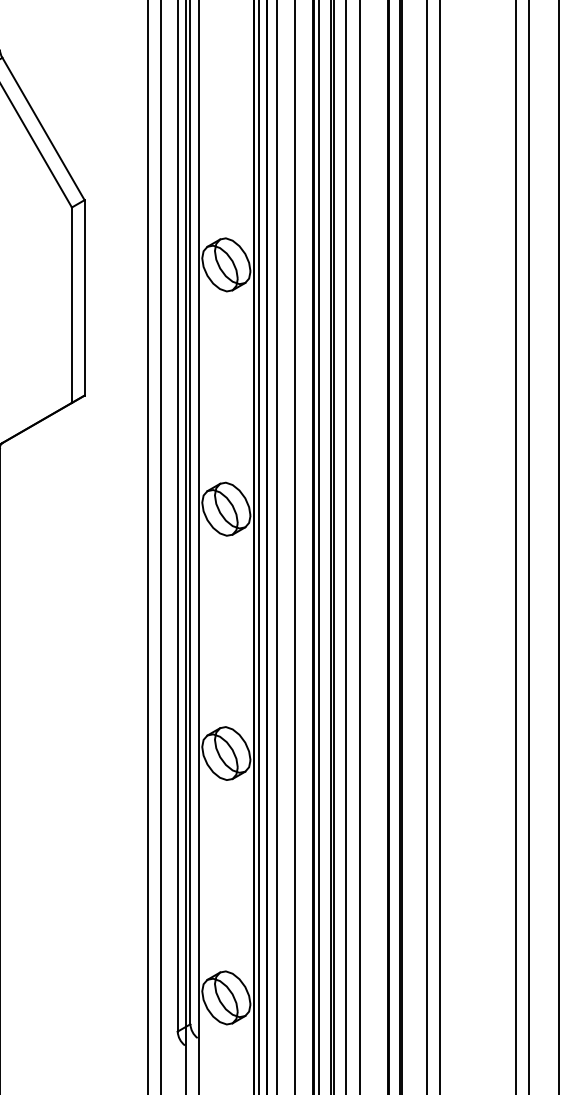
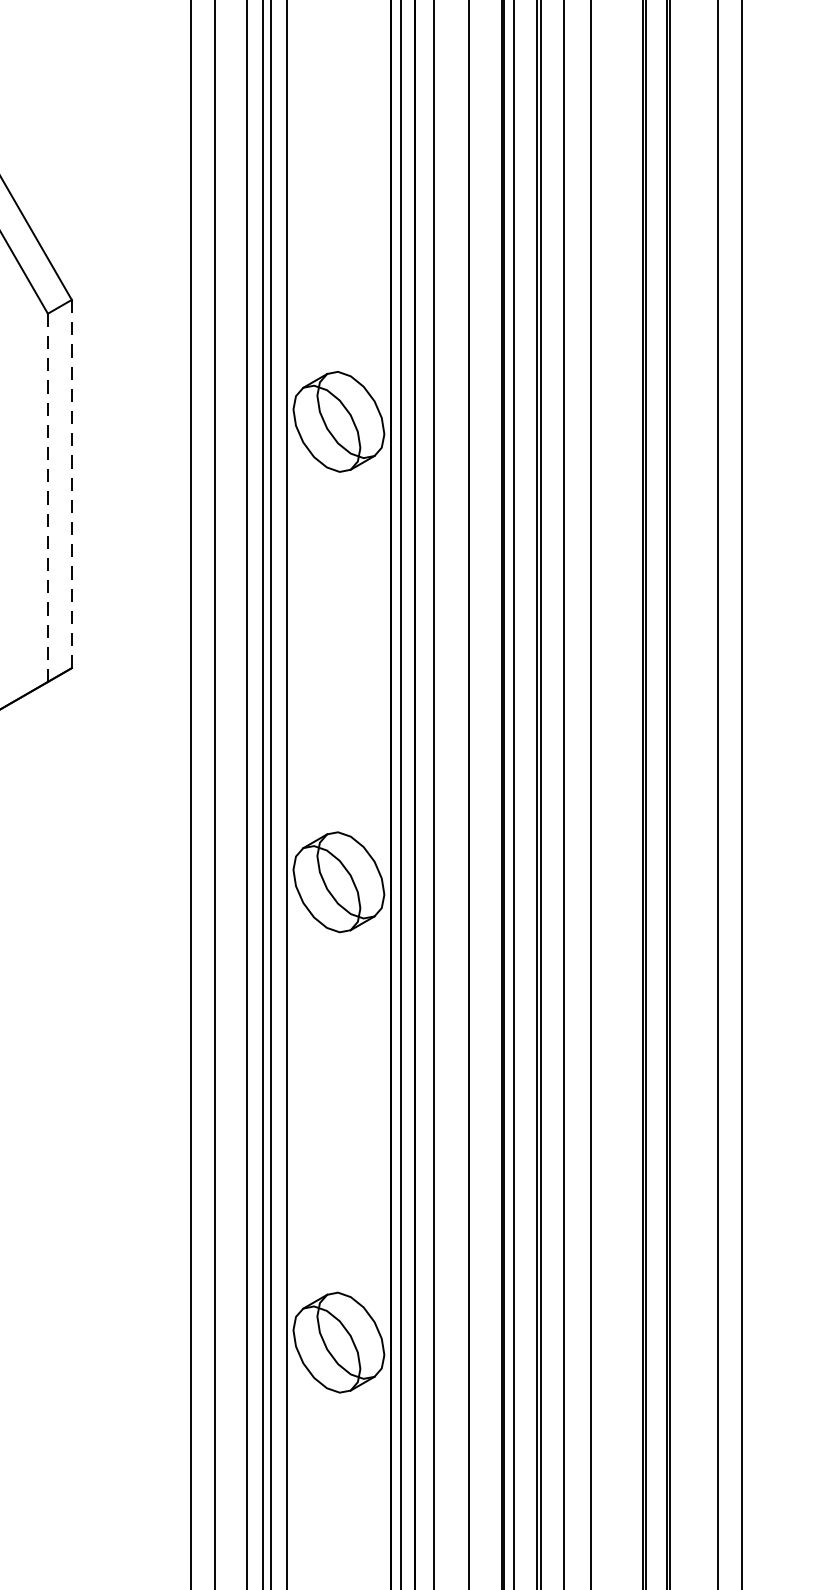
line: (84, 297) -> (71, 483), solid -> dashed
line: (71, 305) -> (47, 498), solid -> dashed

